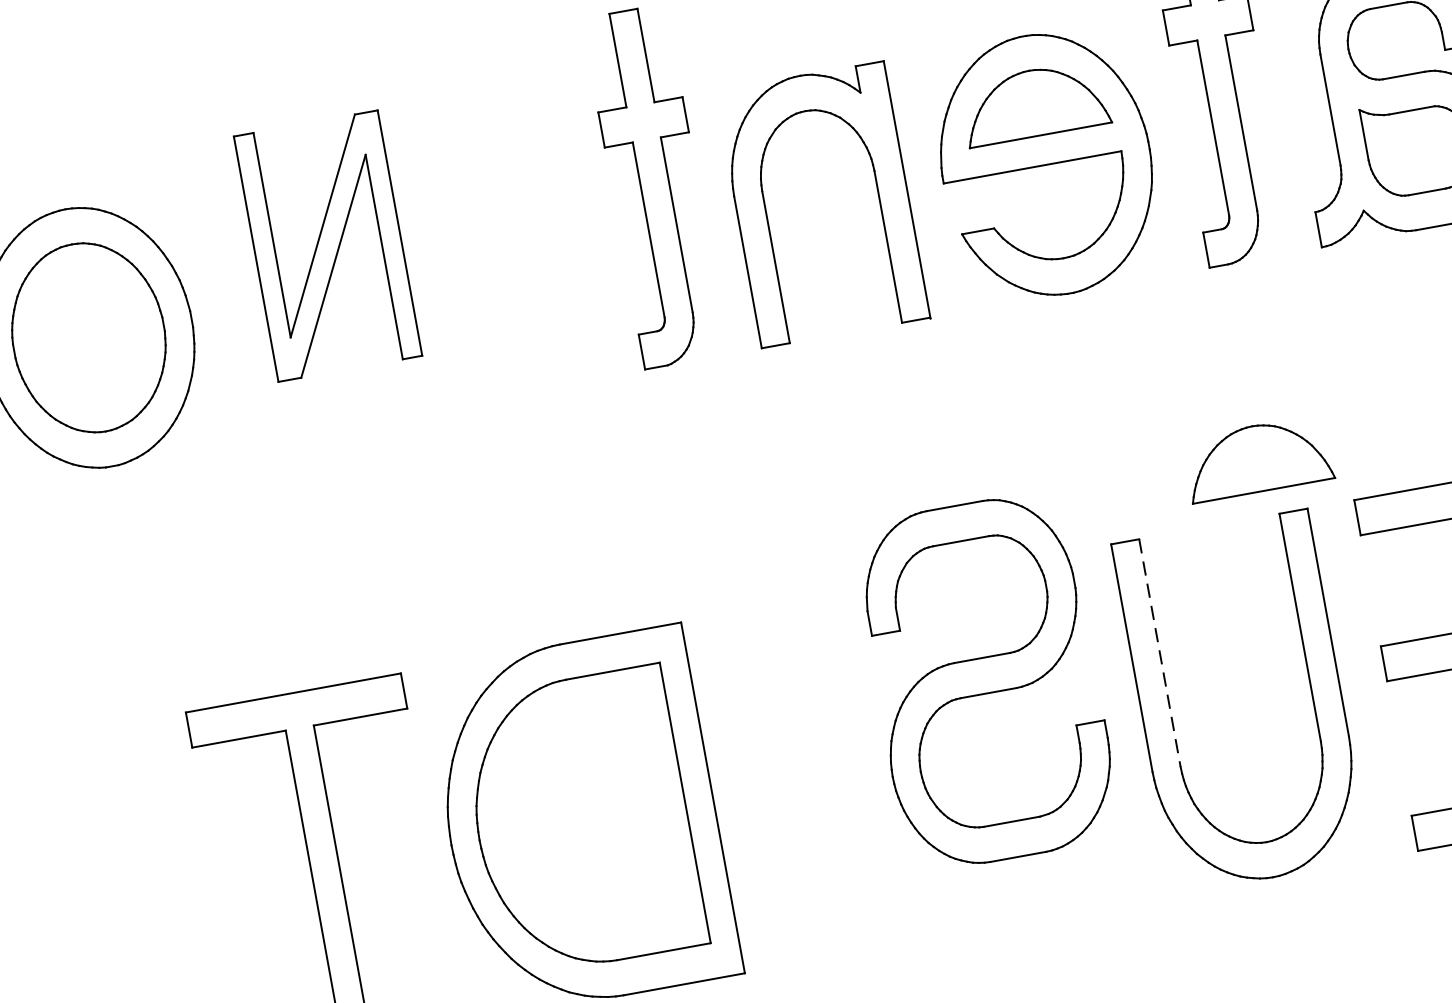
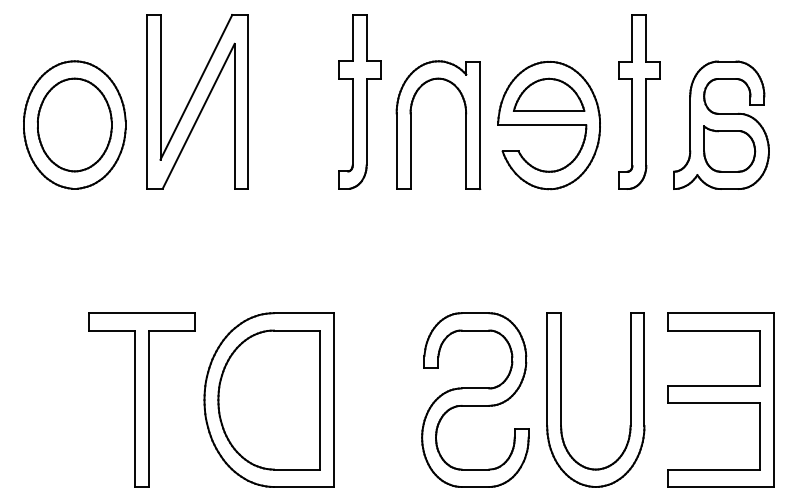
part: (327, 245) -> (197, 101), size x1.43
part: (1258, 457) -> (625, 284), removed
line: (1161, 654) -> (561, 370), dashed -> solid
part: (986, 680) -> (475, 399), moved

